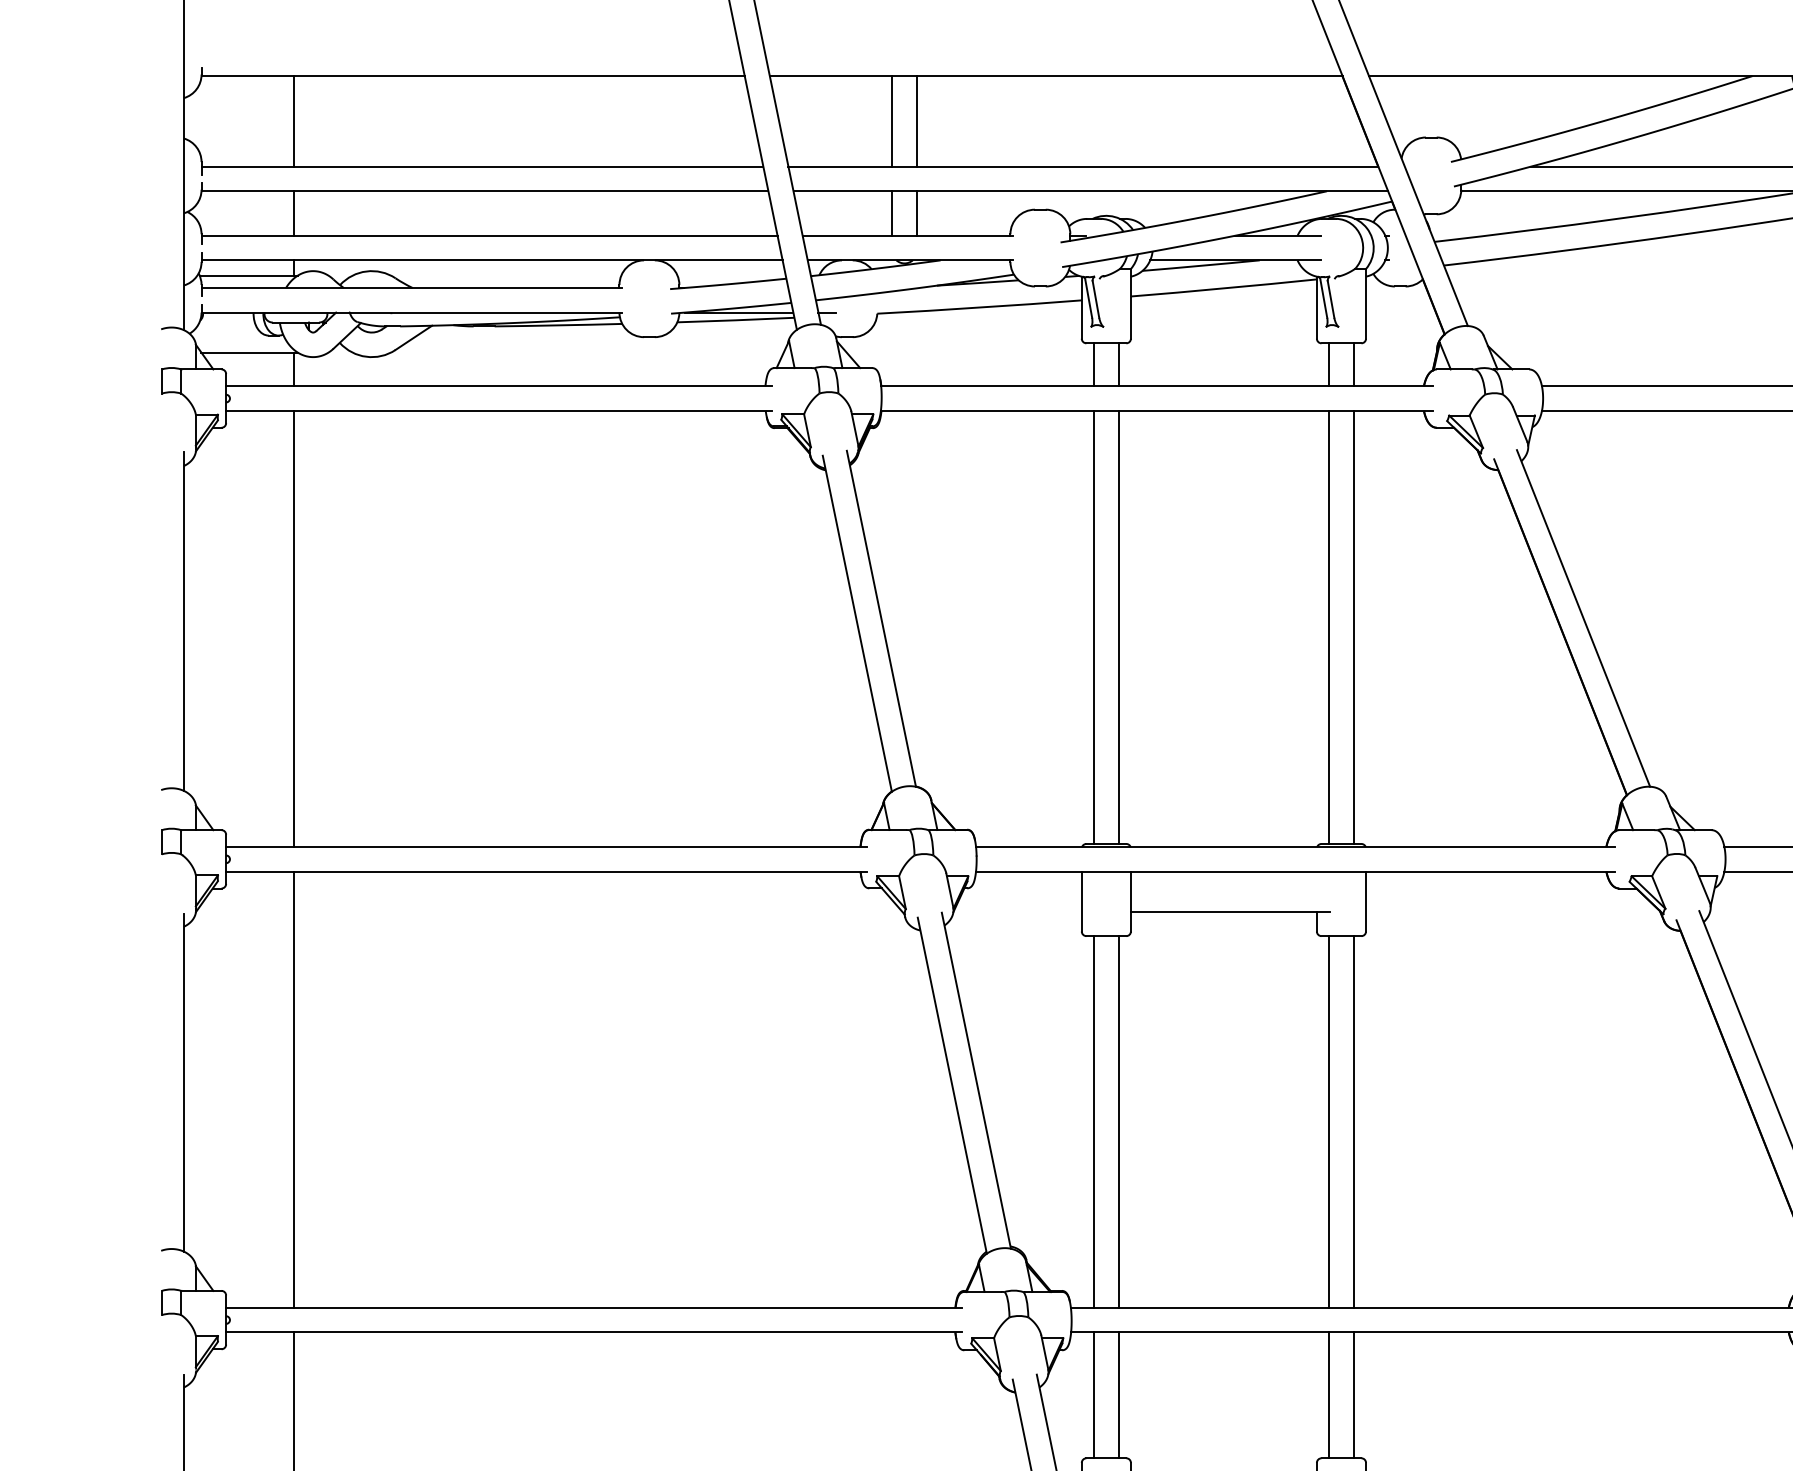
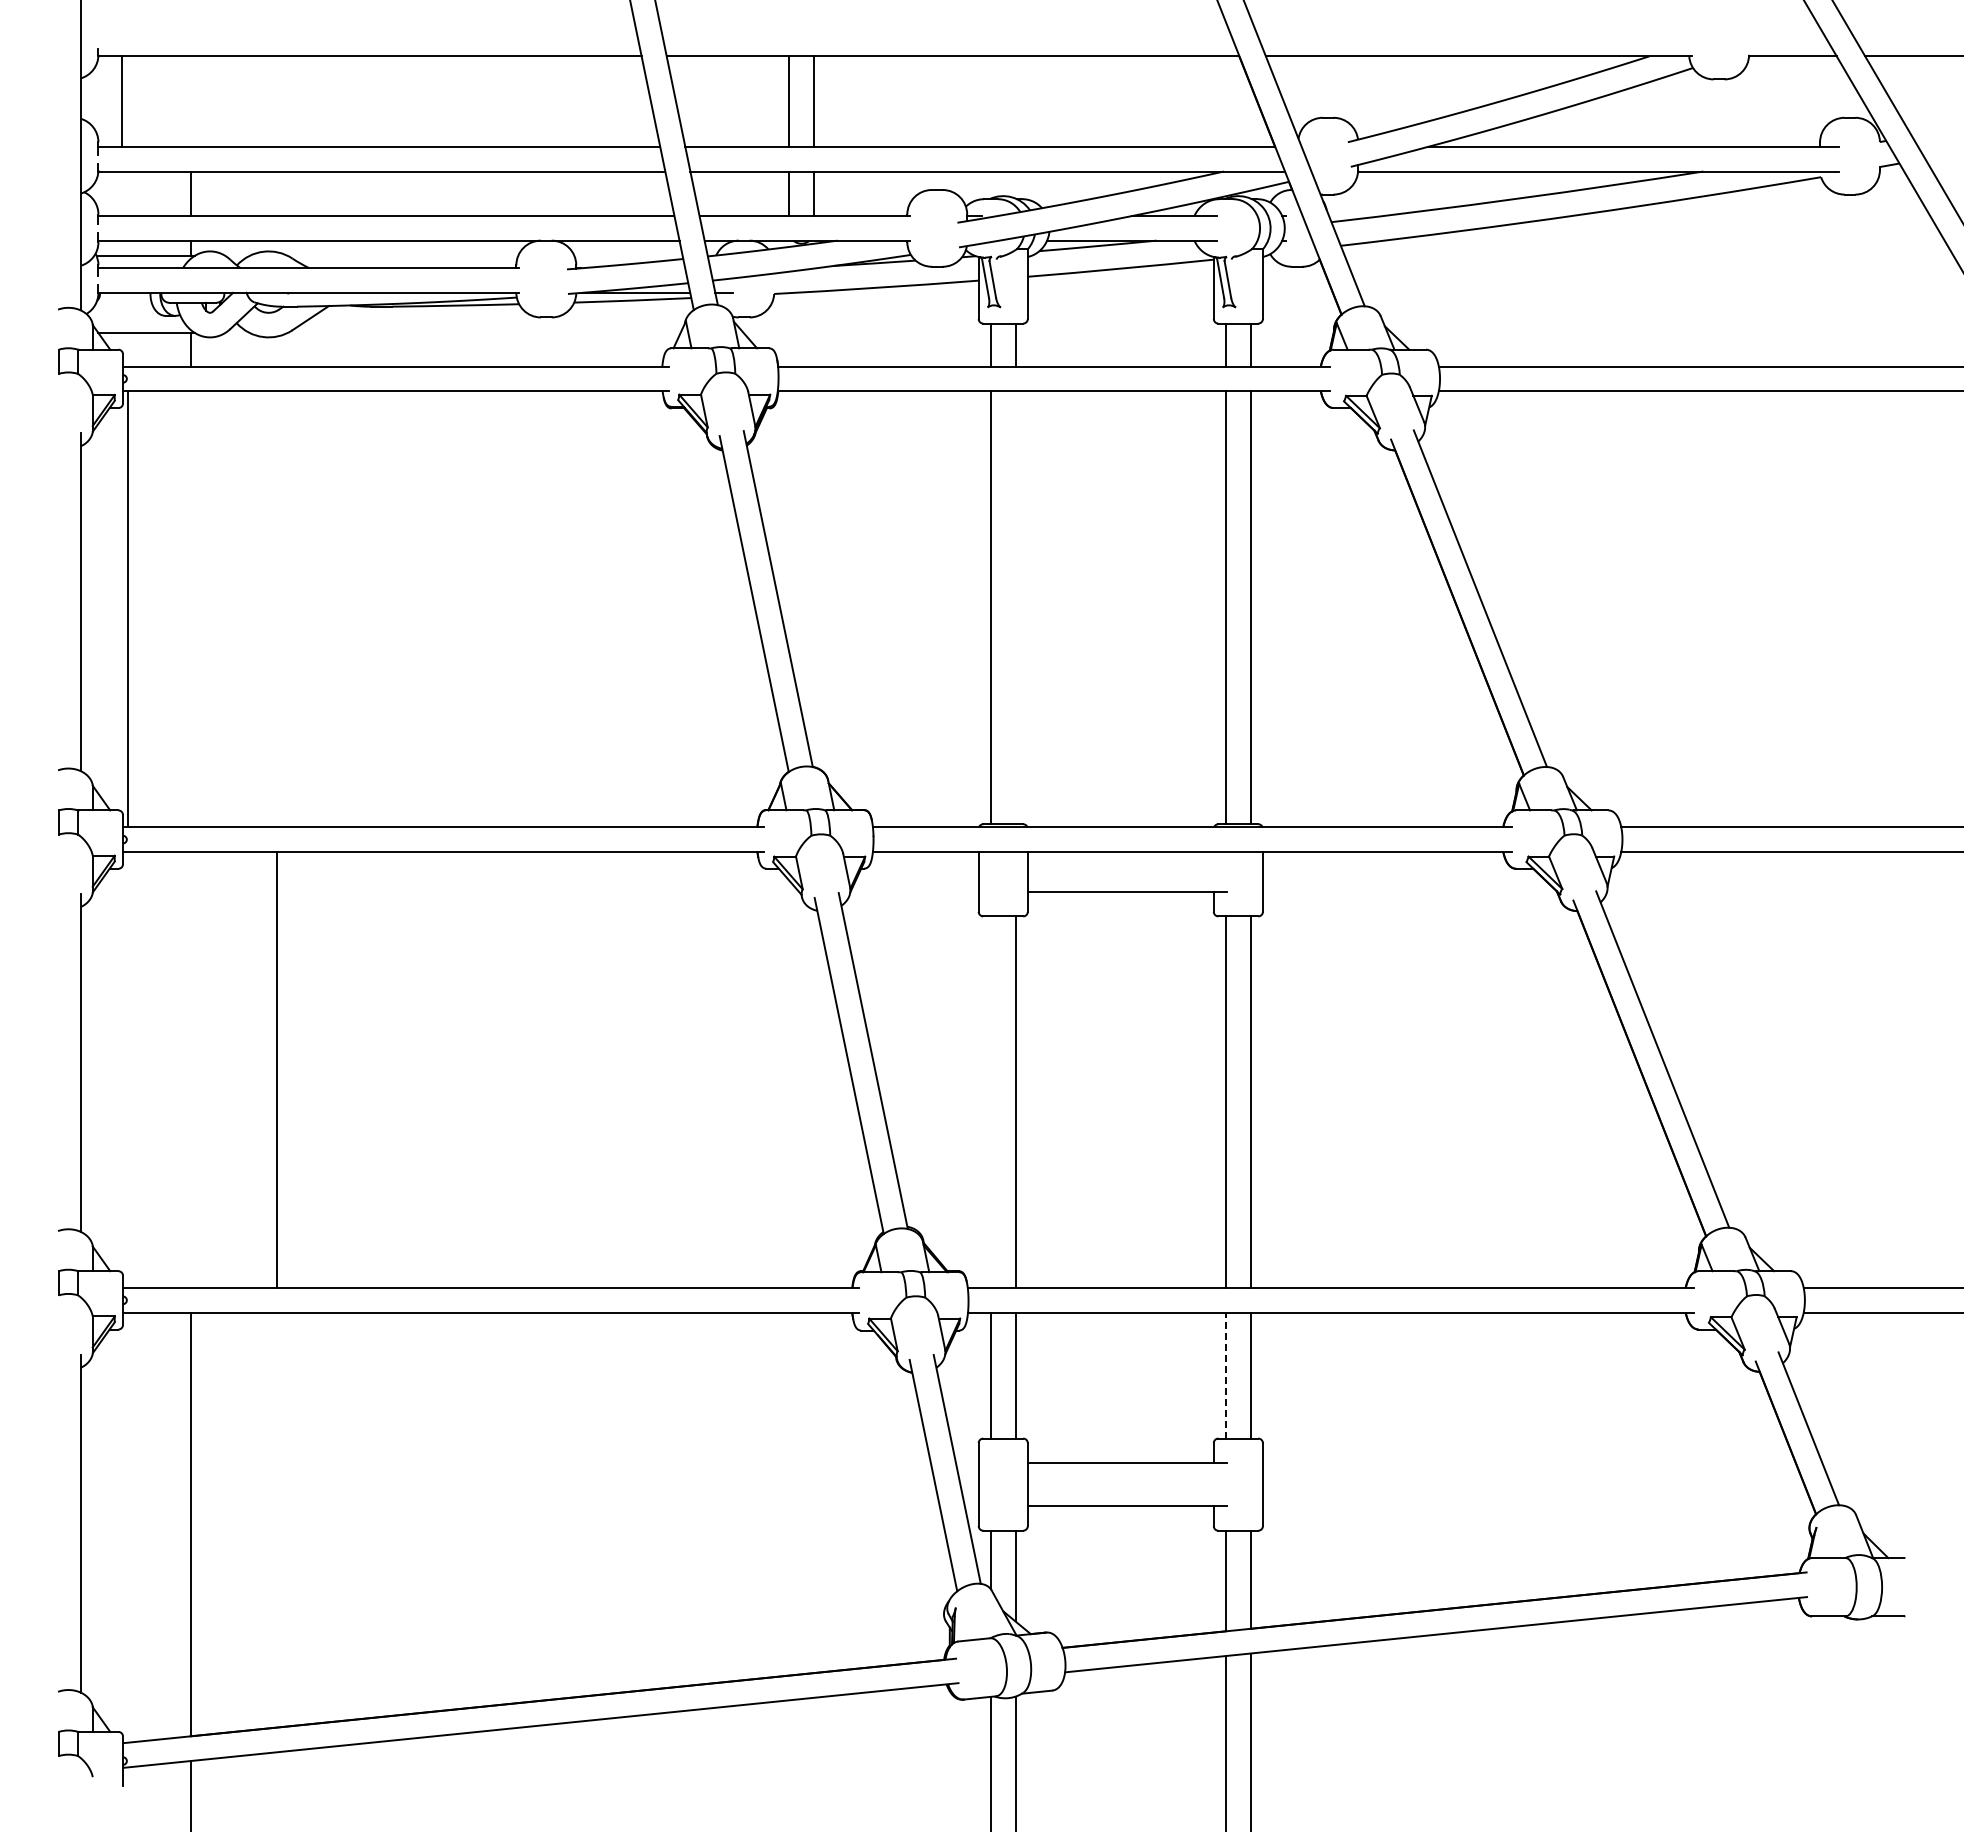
line: (293, 121) -> (121, 101), moved
line: (1118, 627) -> (1015, 607), removed
line: (293, 629) -> (127, 609), moved
line: (293, 1089) -> (276, 1069), moved
line: (1093, 1122) -> (990, 1102), removed
line: (1329, 1395) -> (1226, 1375), solid -> dashed

